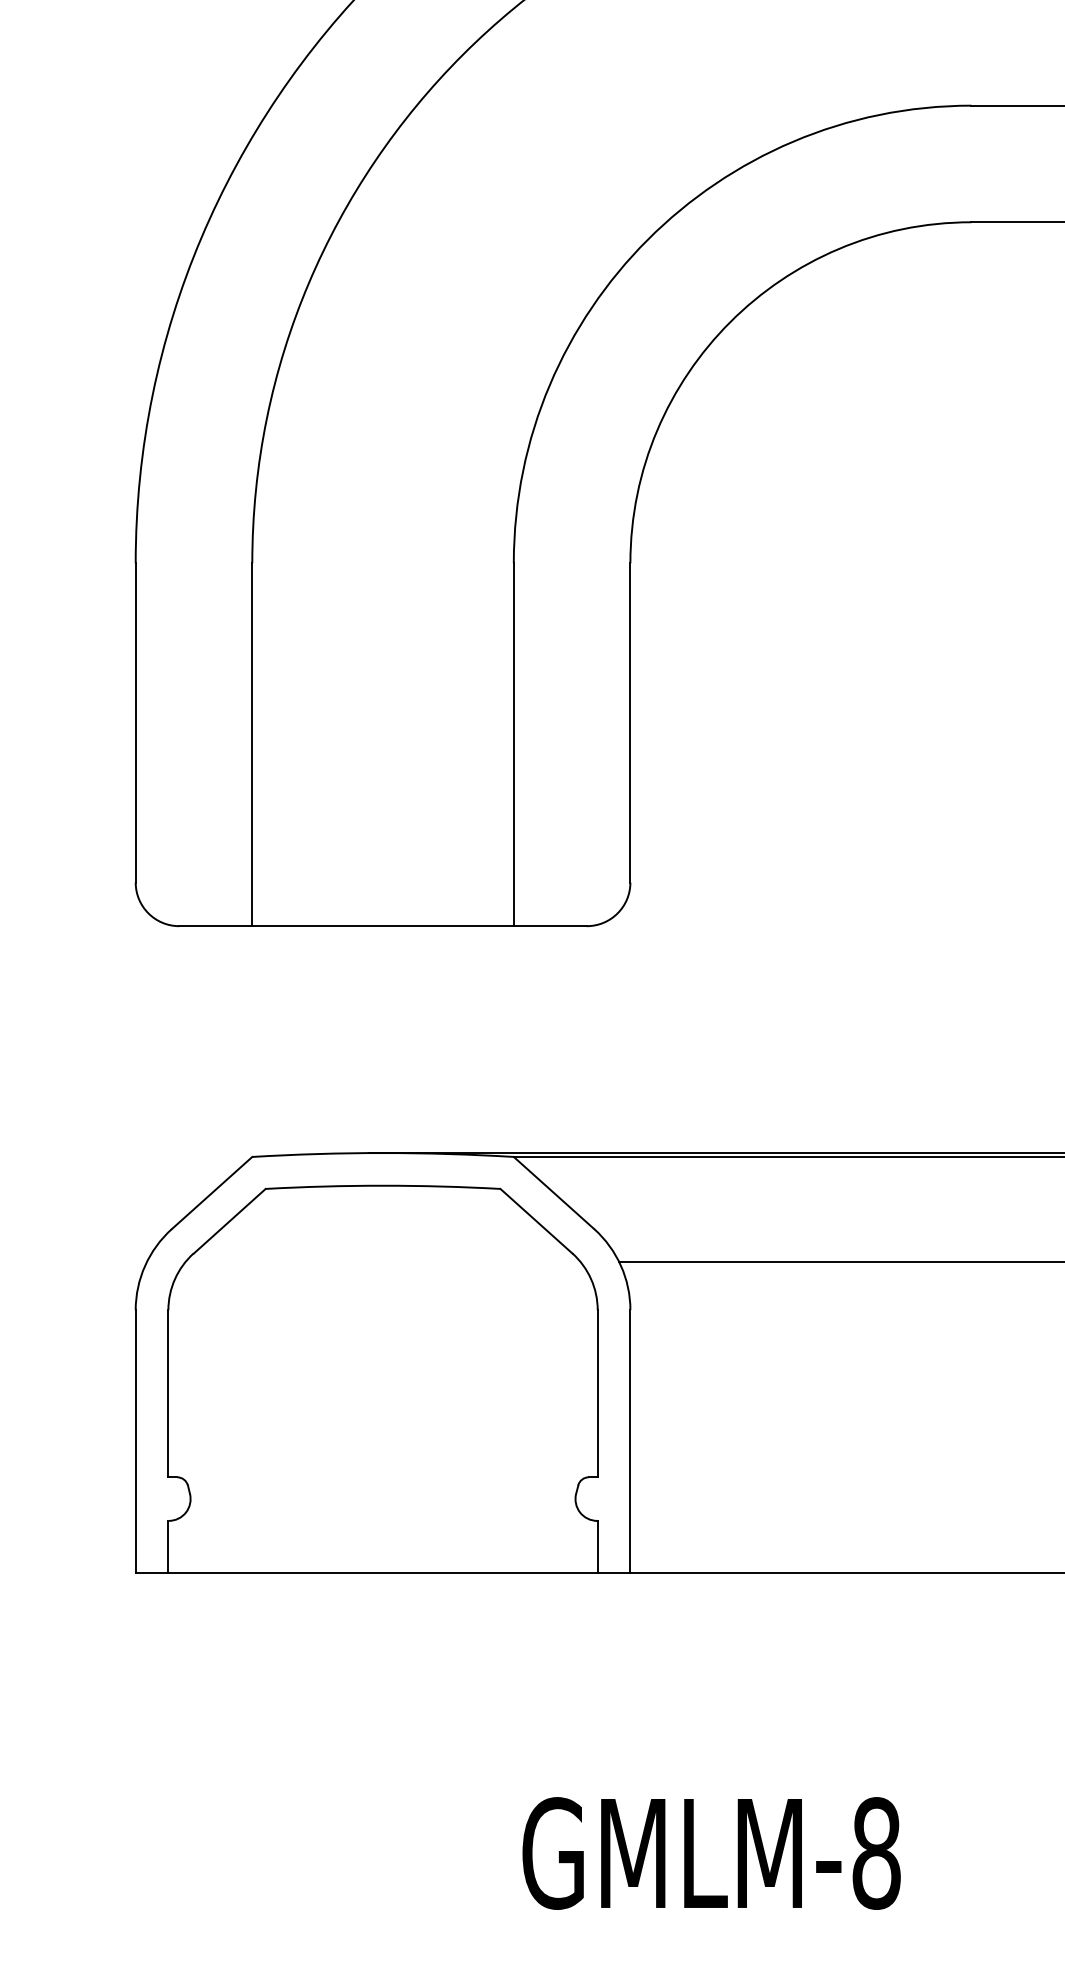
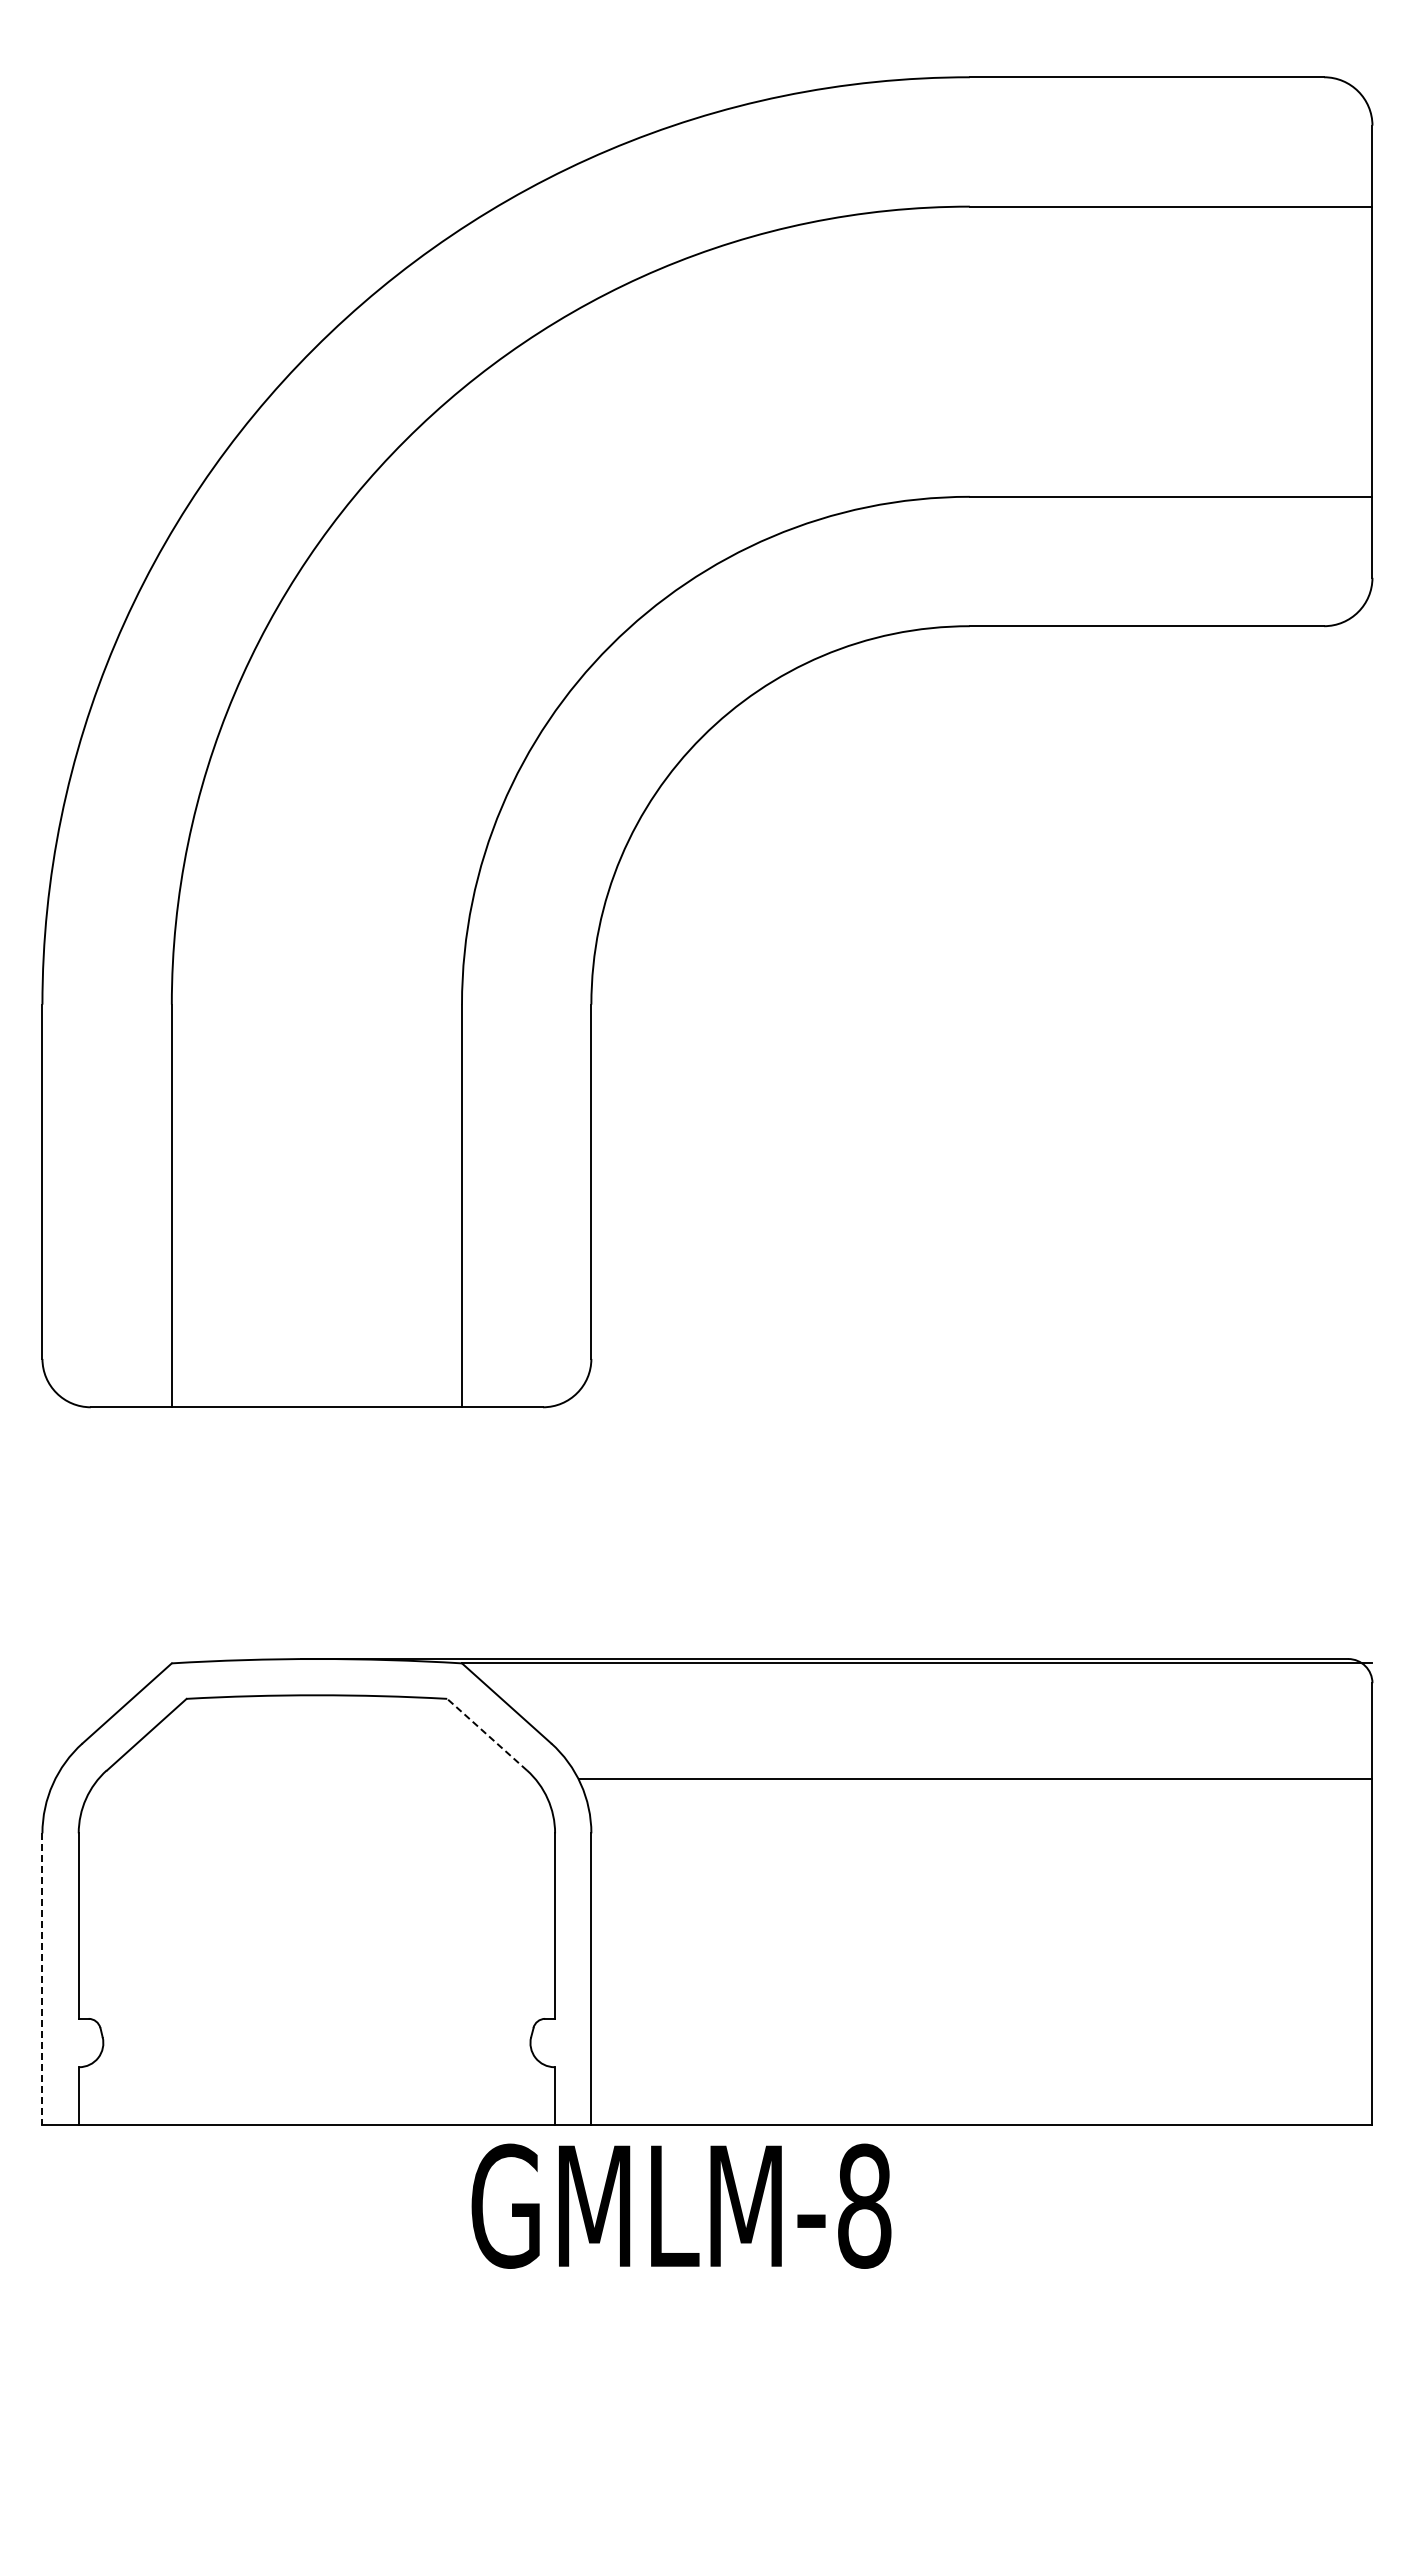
line: (536, 1221) -> (487, 1734), solid -> dashed
line: (135, 1441) -> (42, 1979), solid -> dashed
text: (711, 1852) -> (681, 2205), moved

